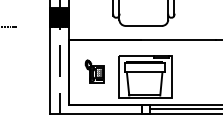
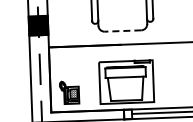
line: (143, 25) -> (122, 30), solid -> dashed
part: (94, 71) -> (68, 92), moved

